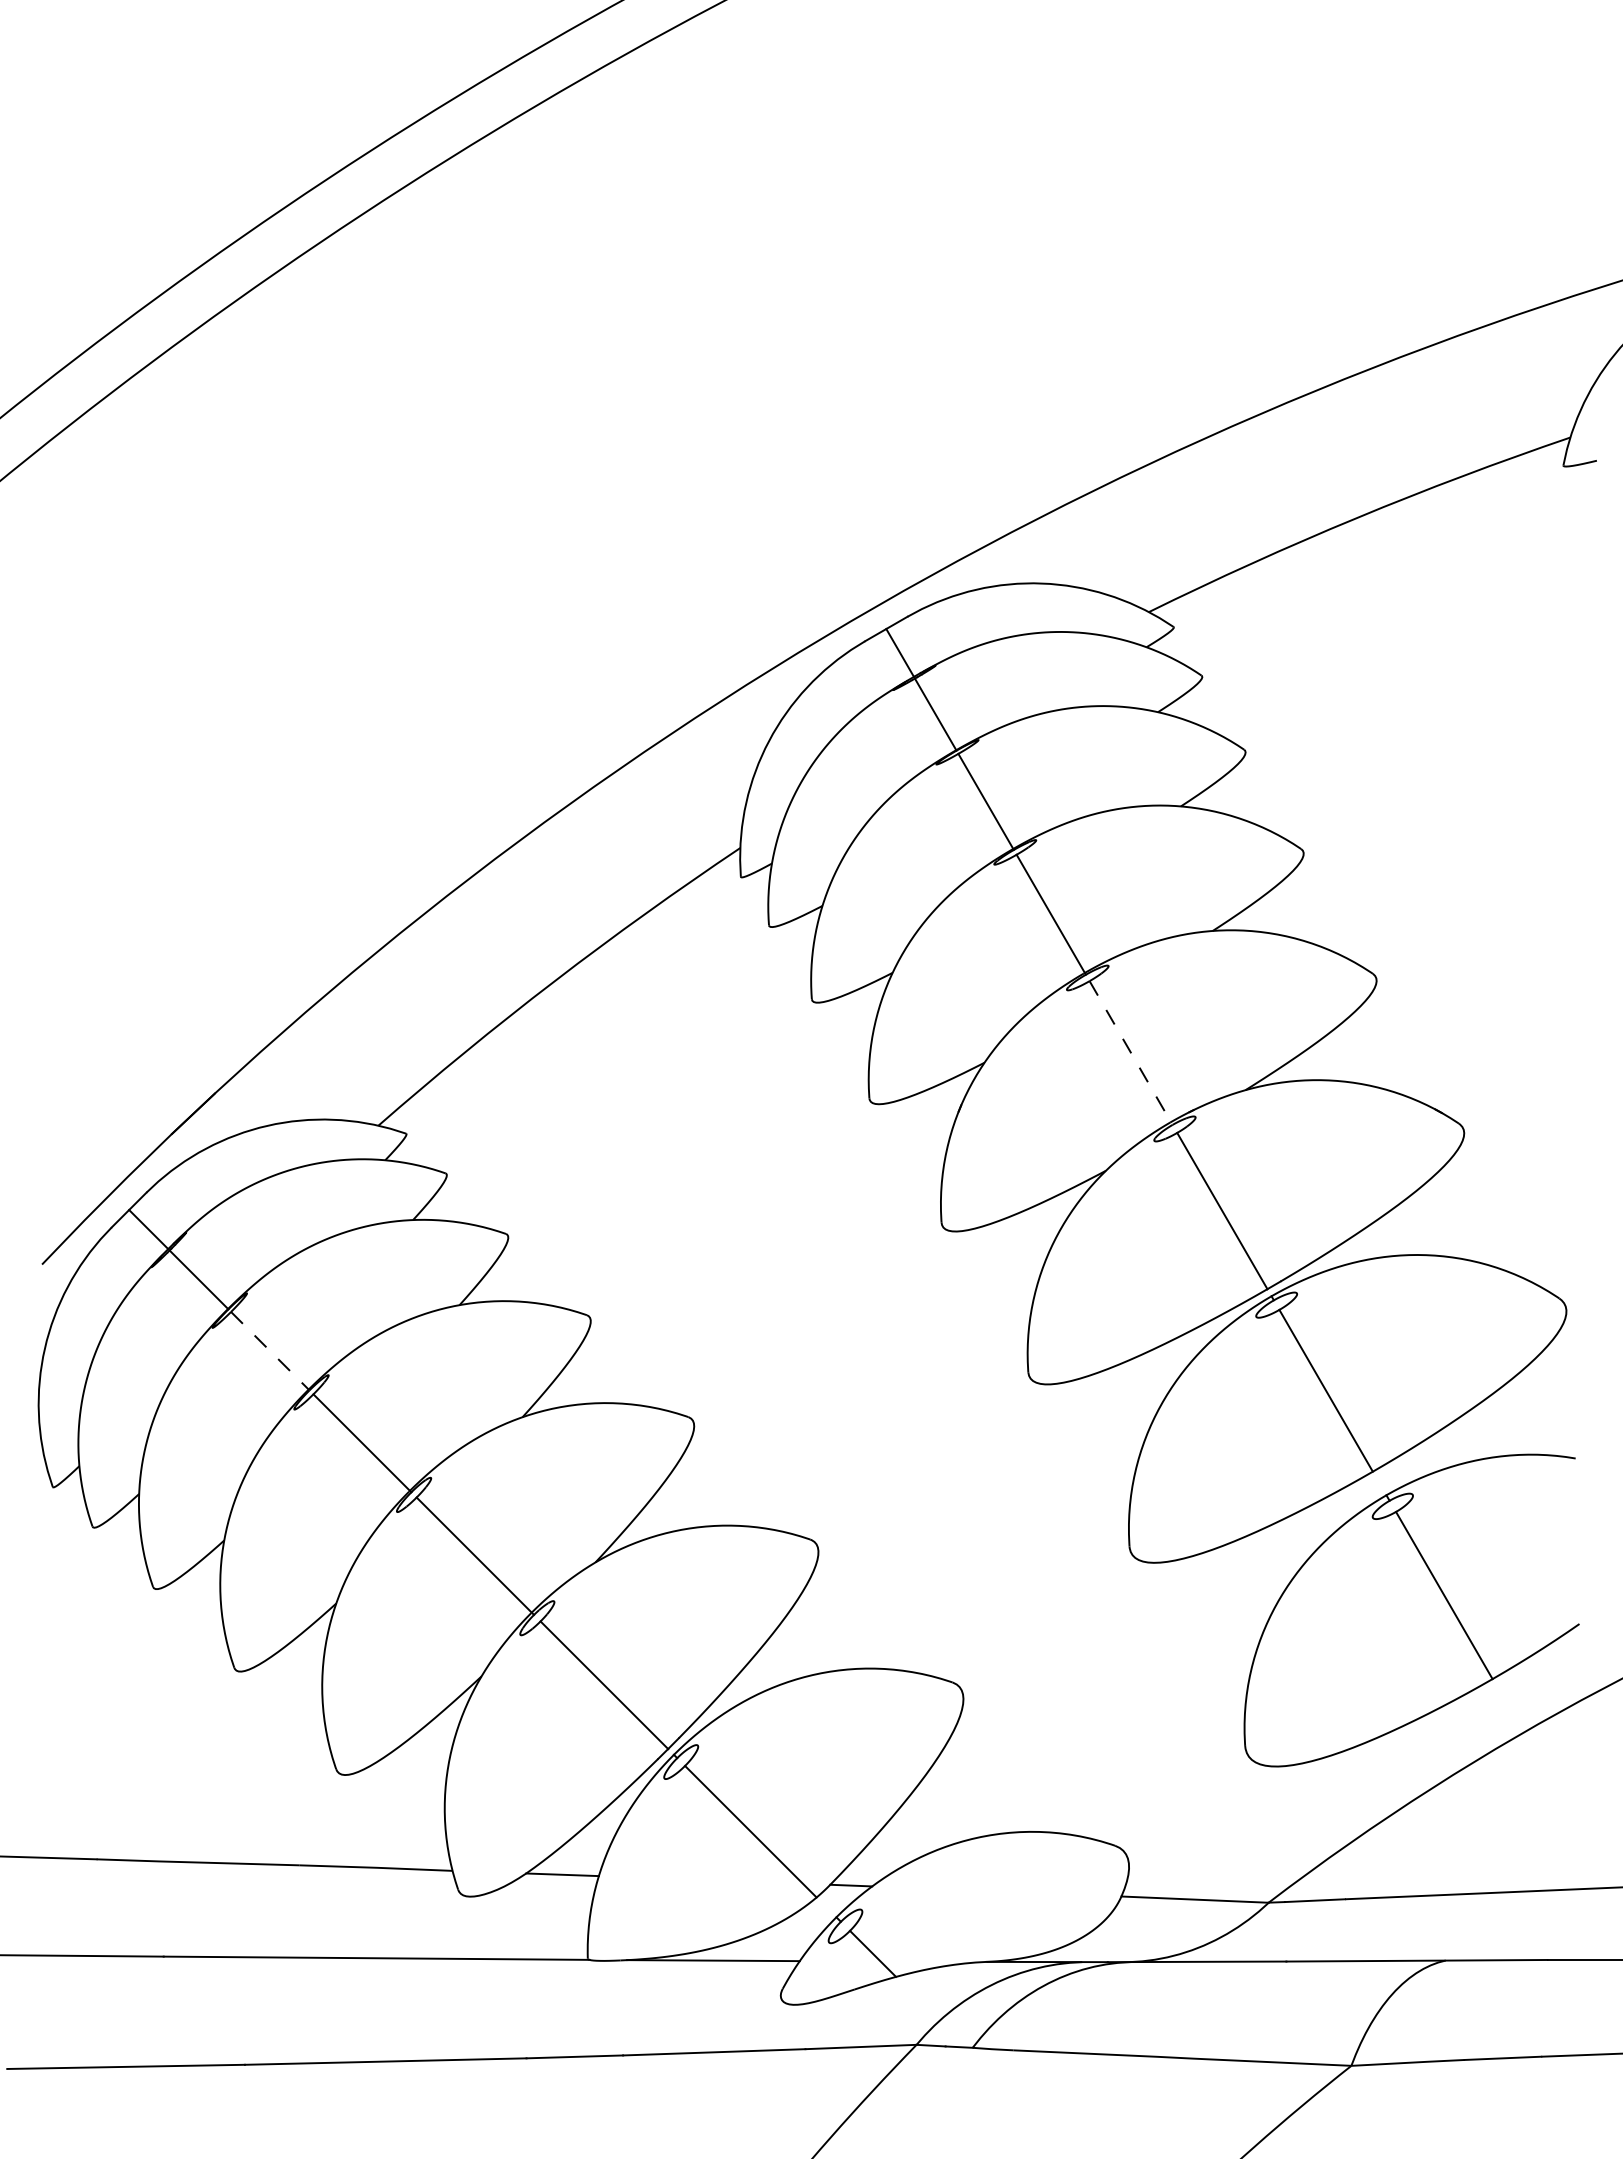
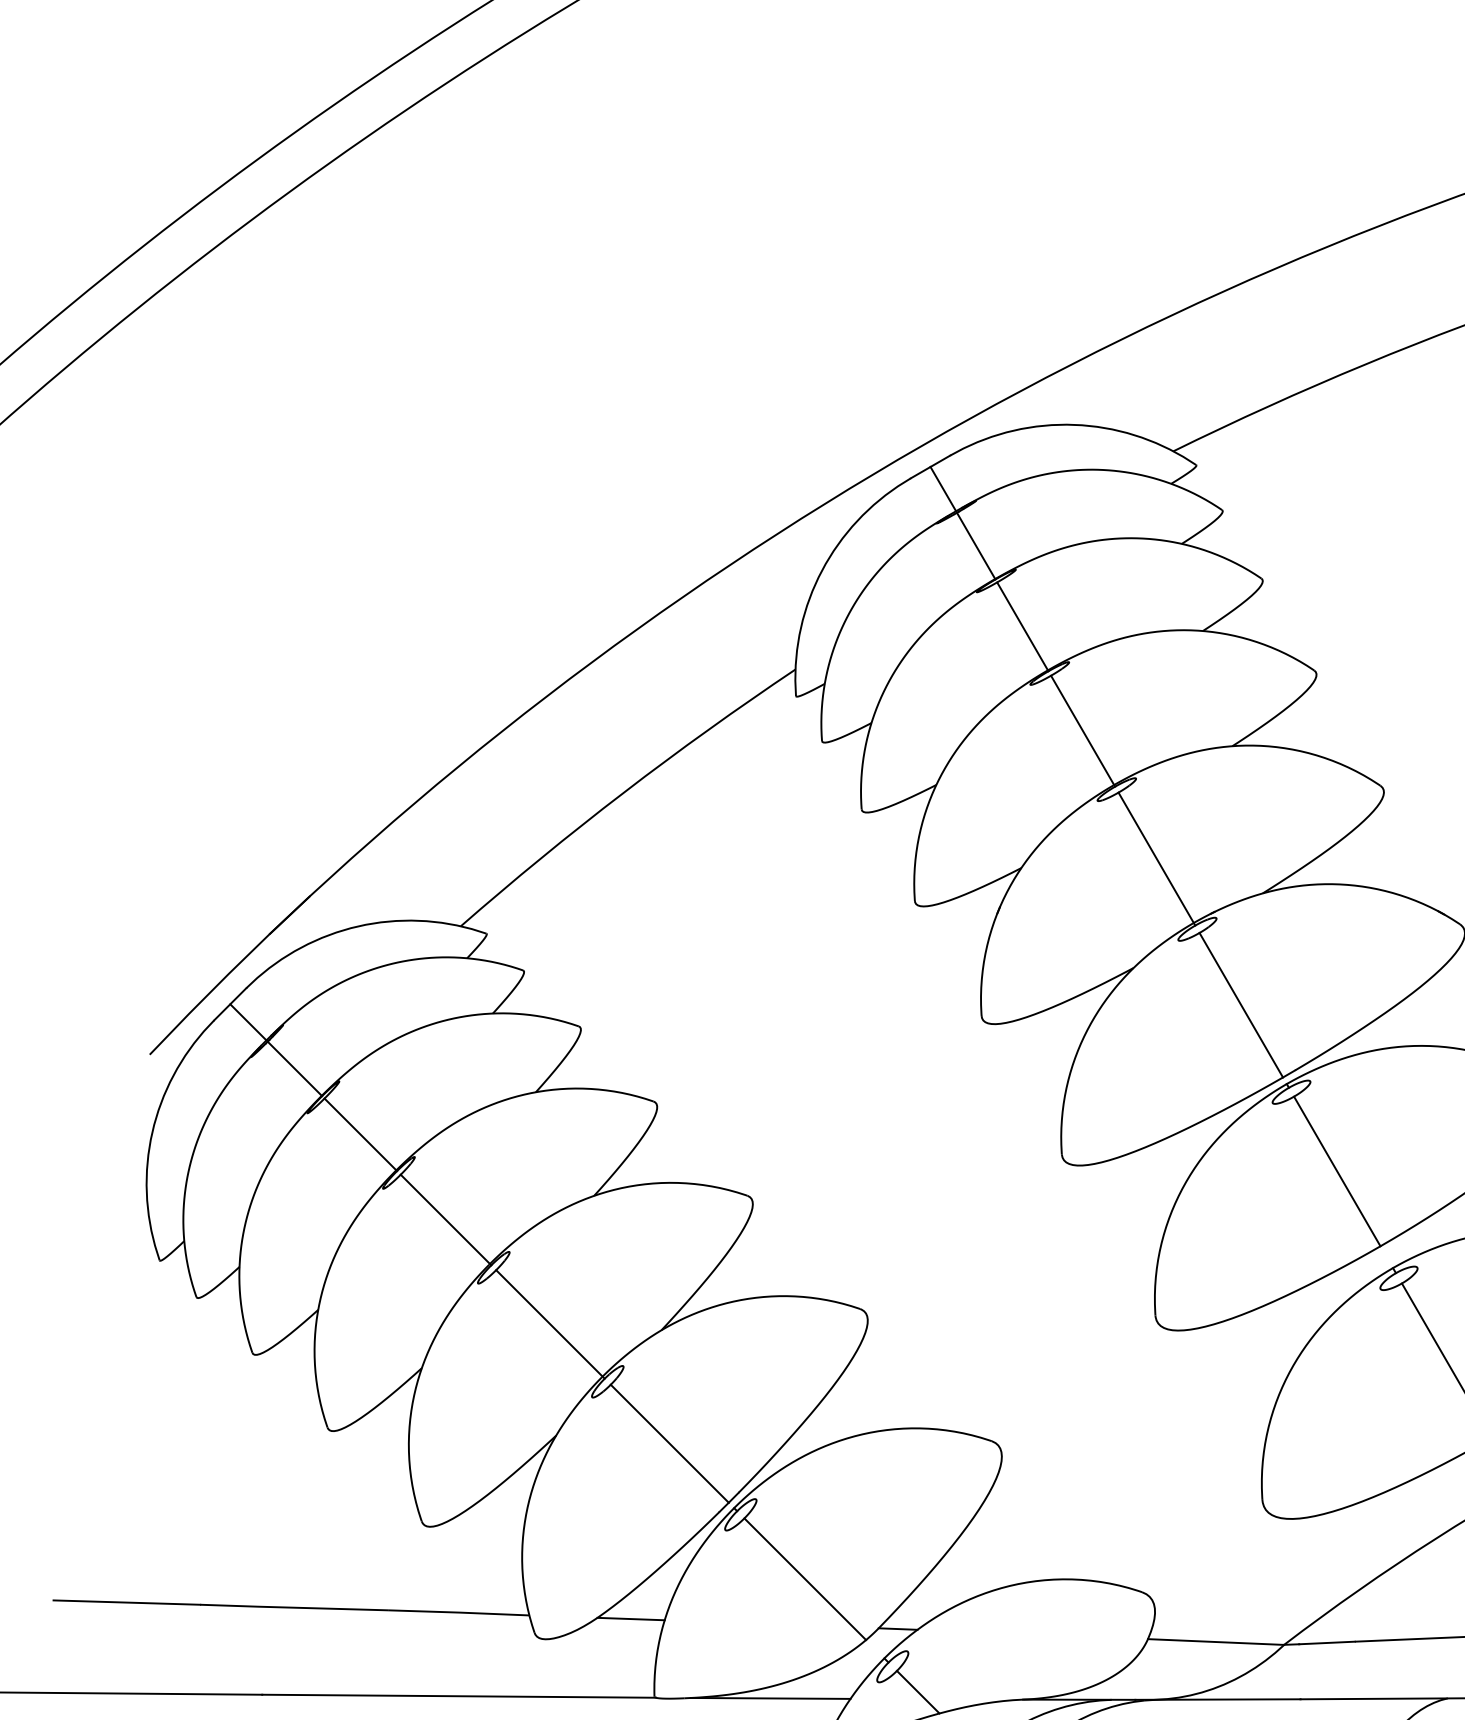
line: (1131, 1053) -> (1157, 859), dashed -> solid
line: (270, 1351) -> (361, 1135), dashed -> solid

